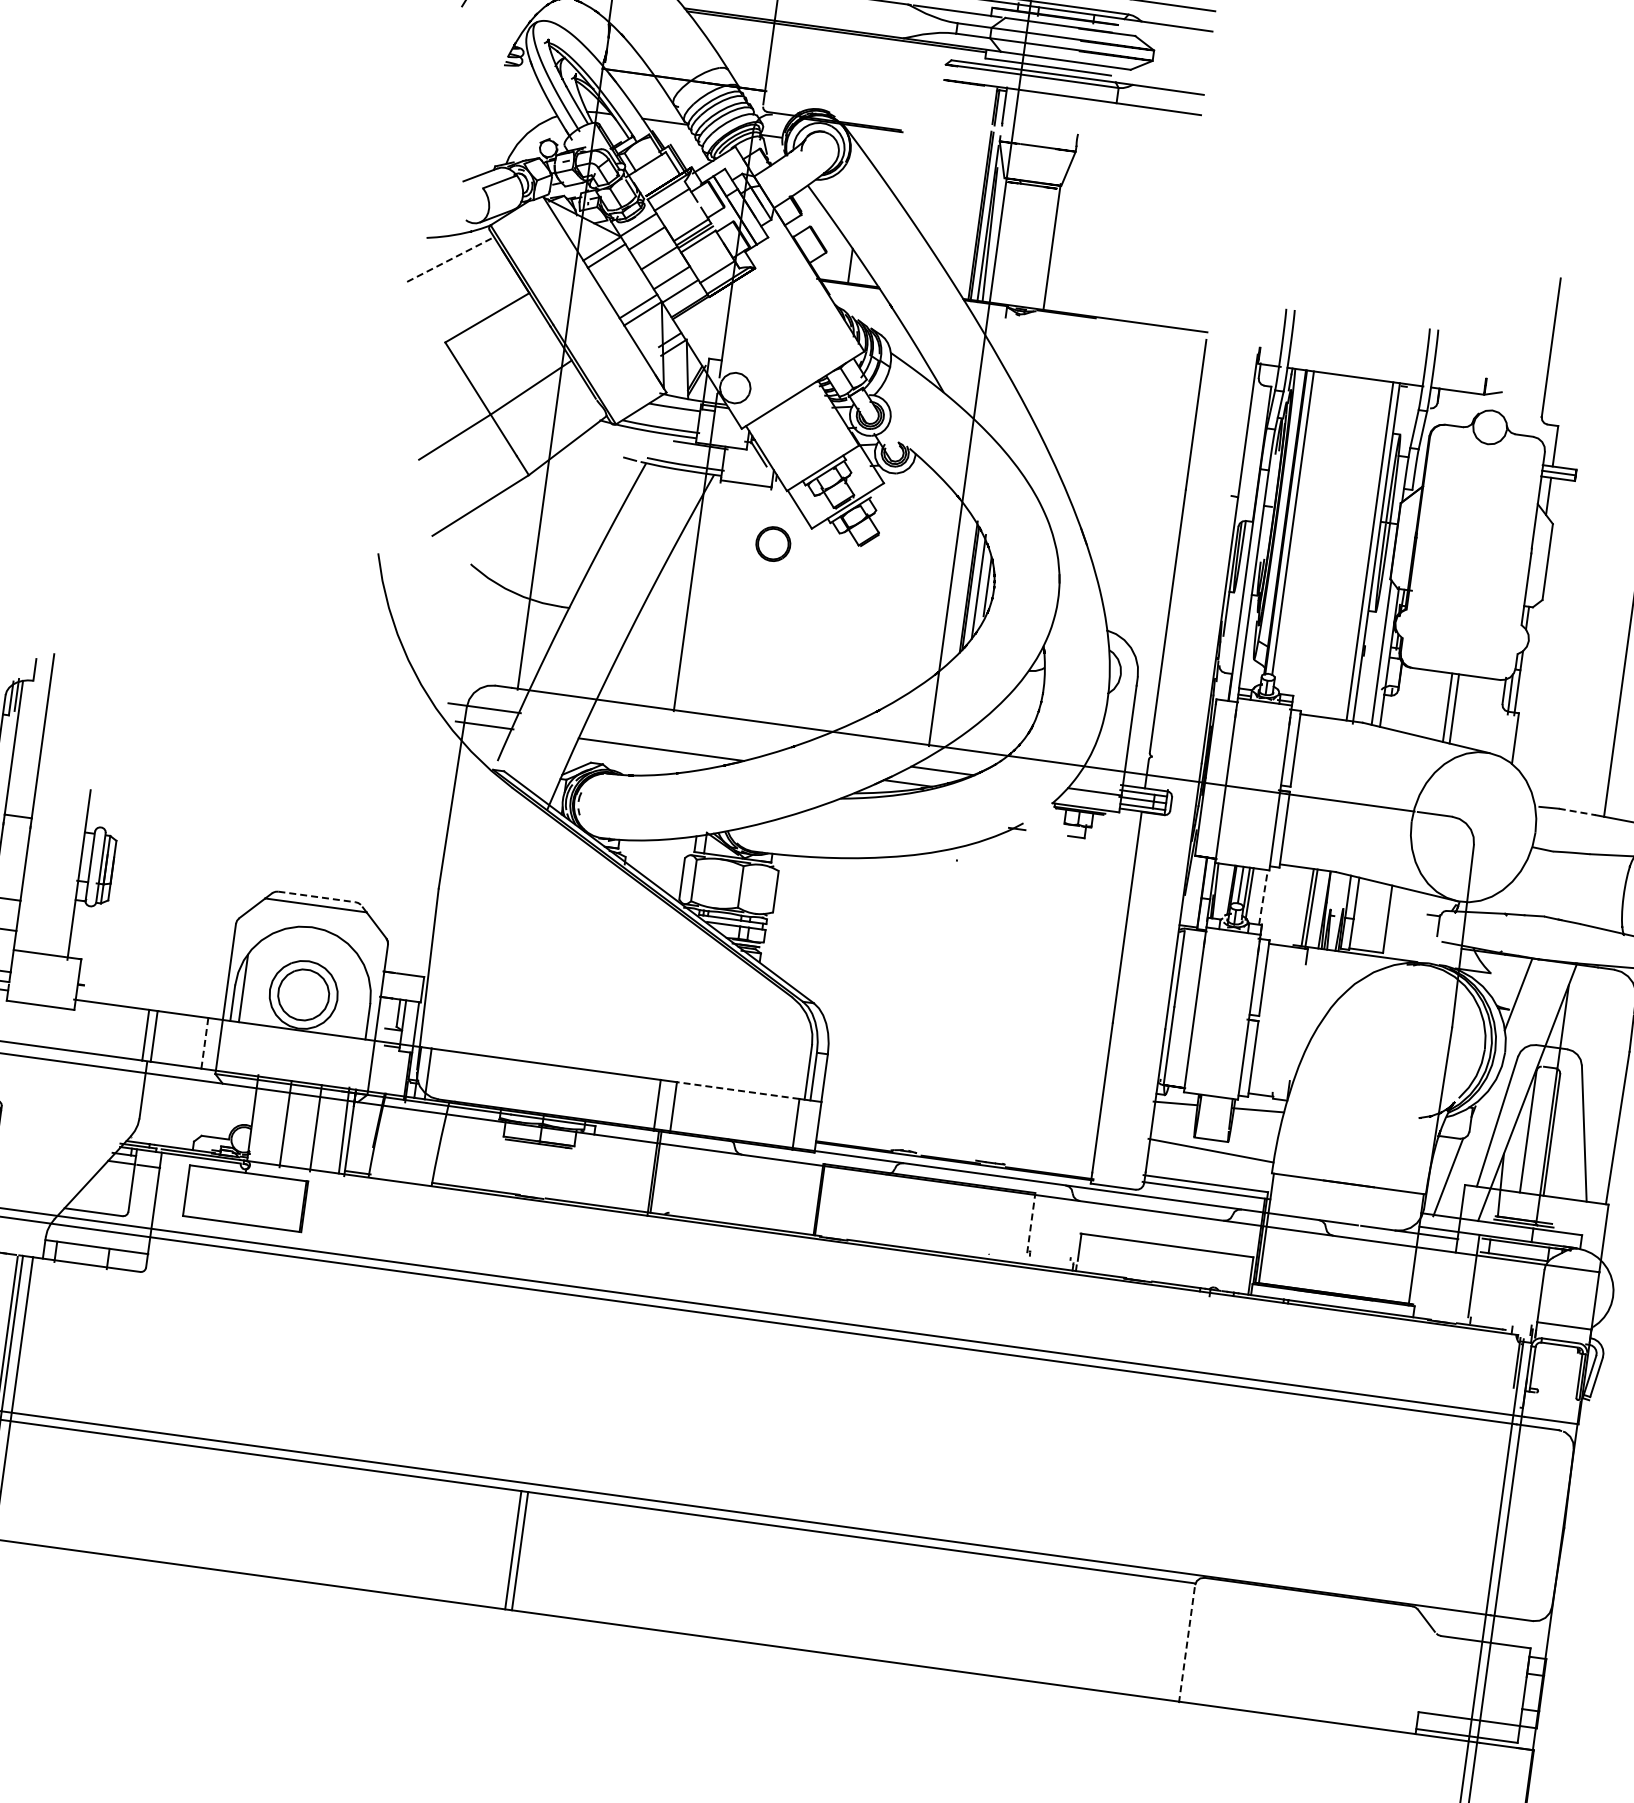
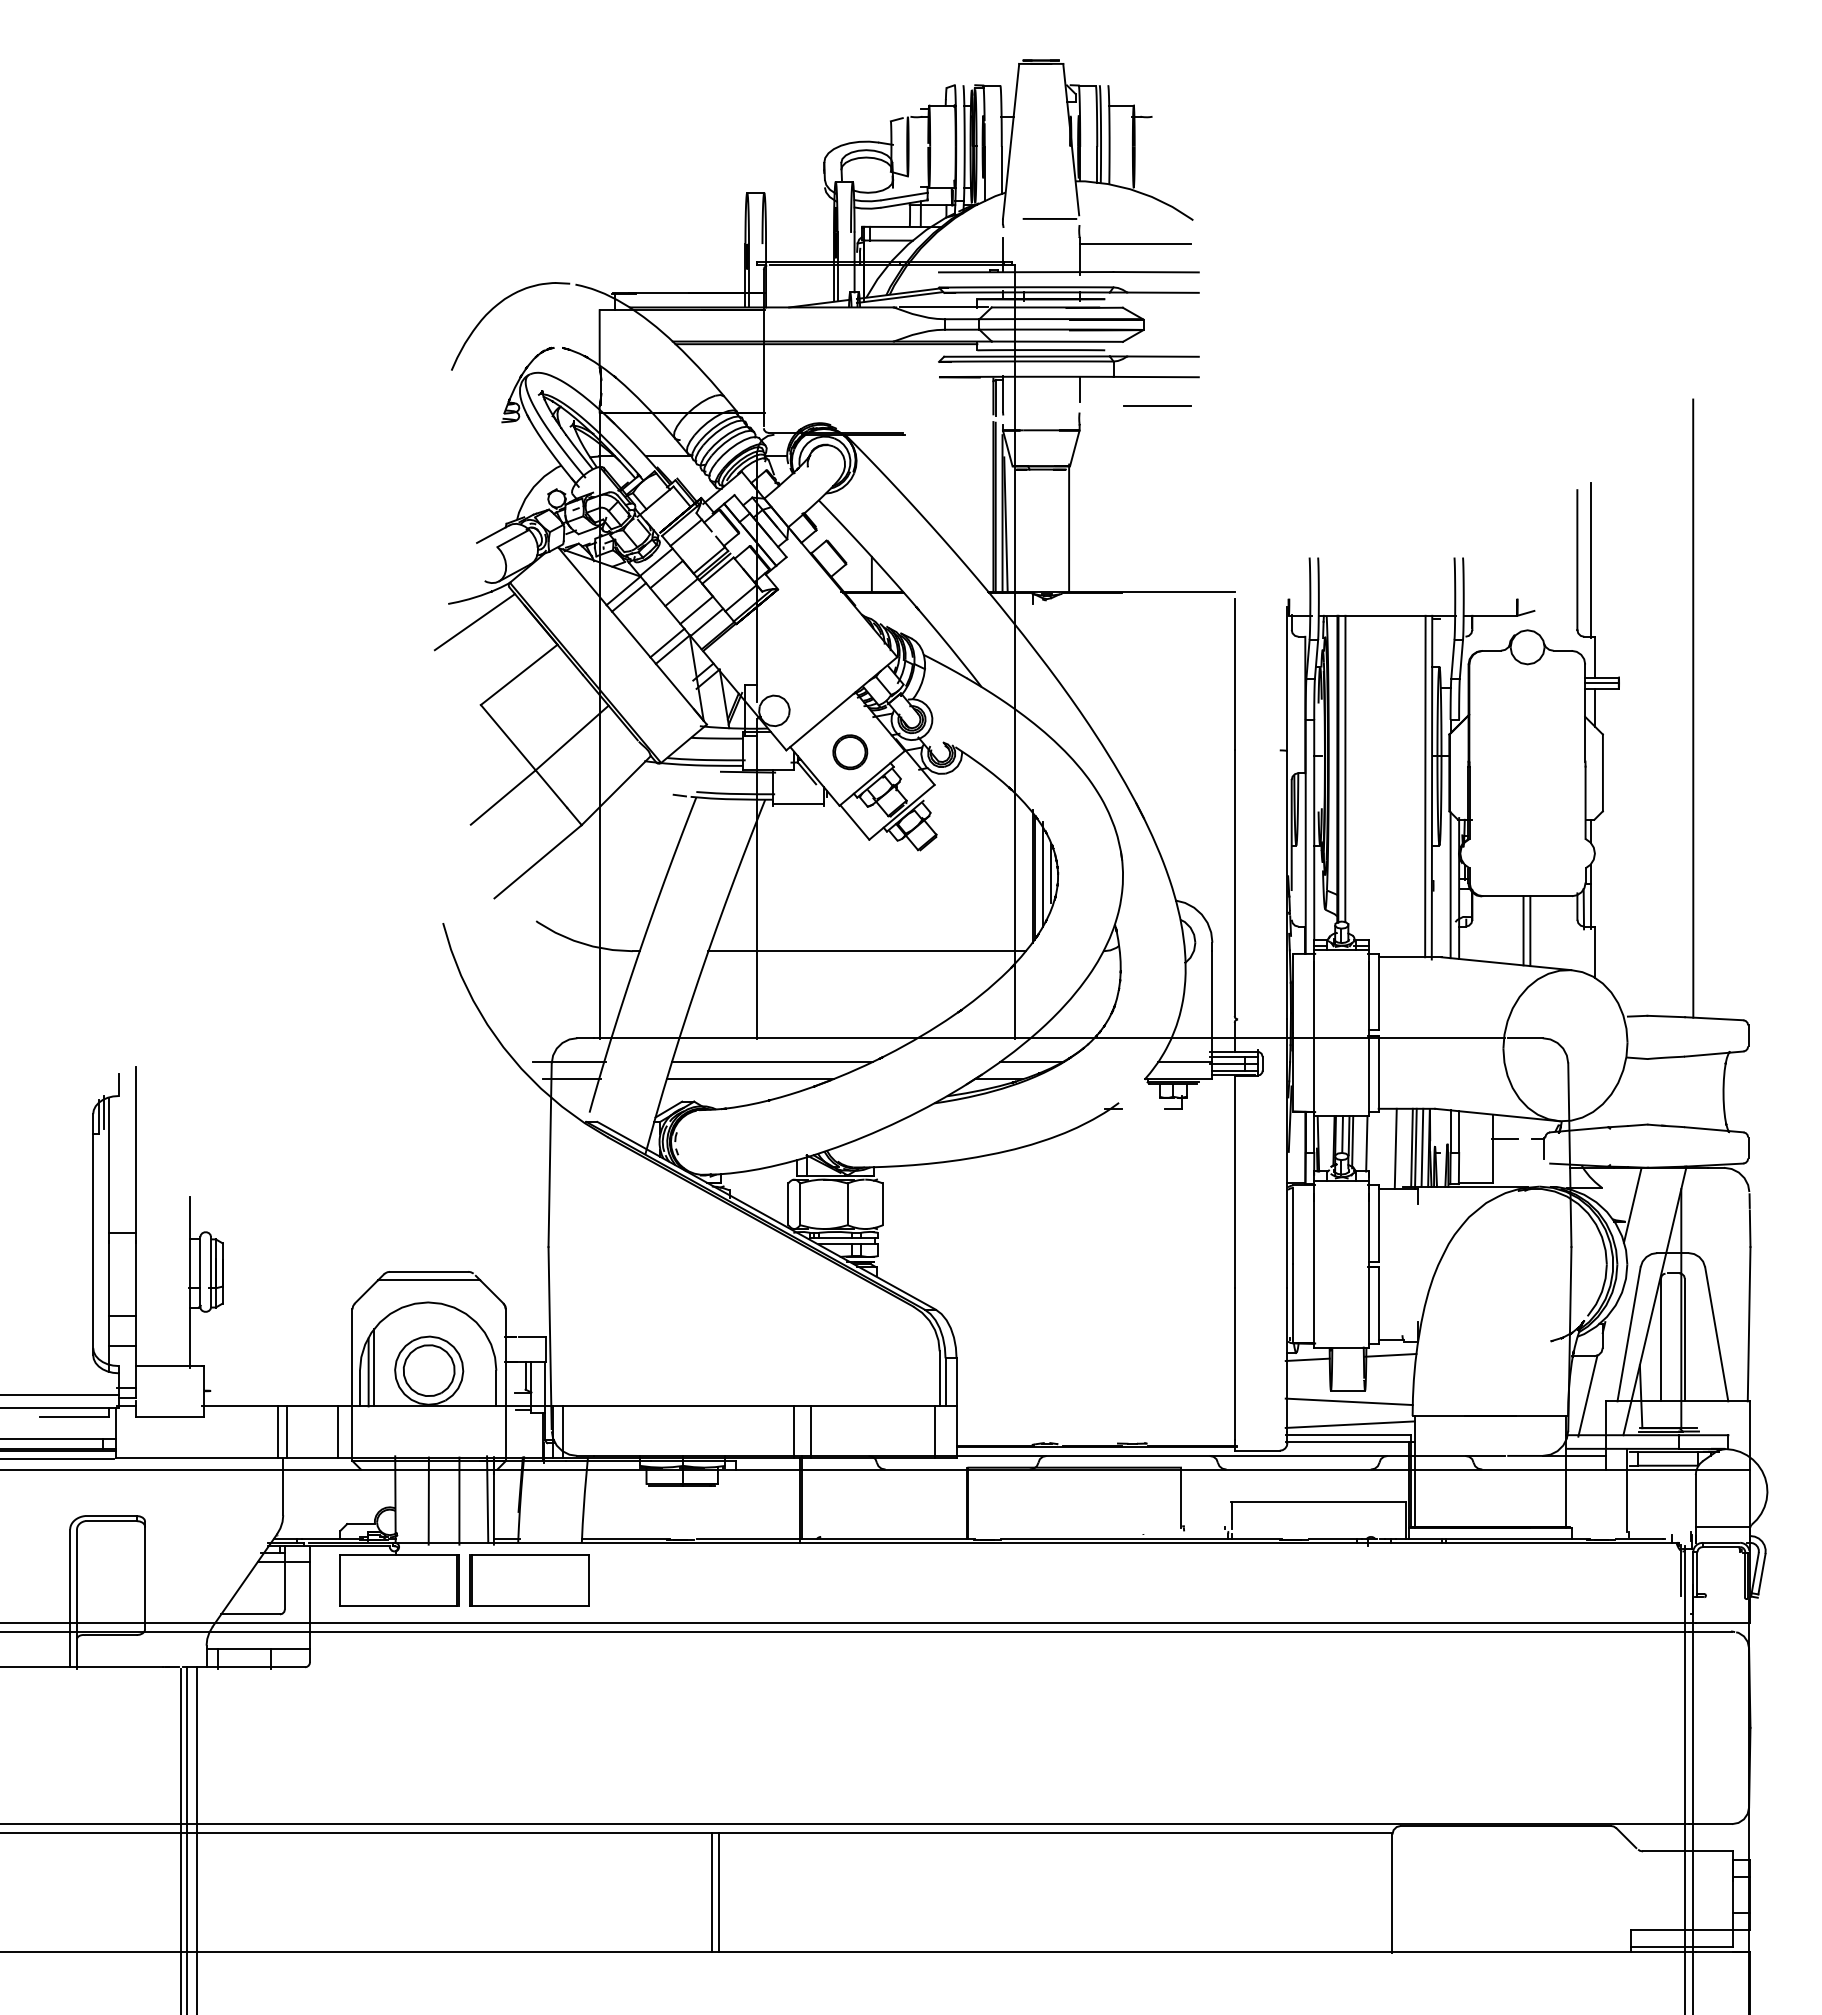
line: (1081, 111) -> (1079, 389), added
line: (1156, 137) -> (1157, 405), added
line: (450, 259) -> (474, 622), dashed -> solid
line: (1564, 349) -> (1590, 560), added
part: (773, 544) -> (850, 752), moved
line: (793, 639) -> (866, 951), added
line: (684, 736) -> (771, 1062), added
line: (1577, 811) -> (1666, 1016), dashed -> solid
line: (317, 896) -> (429, 1271), dashed -> solid
line: (1263, 897) -> (1366, 1143), dashed -> solid
line: (1291, 905) -> (1395, 1148), added
line: (1318, 908) -> (1422, 1147), added
line: (1400, 910) -> (1504, 1138), added
line: (249, 984) -> (374, 1367), added
line: (204, 1043) -> (337, 1432), dashed -> solid
line: (738, 1090) -> (872, 1406), dashed -> solid
line: (1208, 1173) -> (1349, 1424), added
part: (374, 1216) -> (529, 1580), added
line: (1031, 1223) -> (1181, 1498), dashed -> solid
line: (1187, 1643) -> (1392, 1893), dashed -> solid

